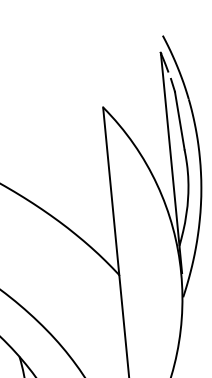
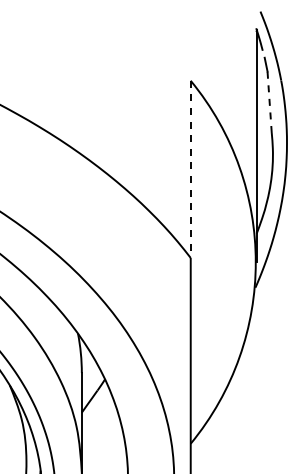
line: (179, 120) -> (269, 102), solid -> dashed
line: (111, 191) -> (190, 169), solid -> dashed

